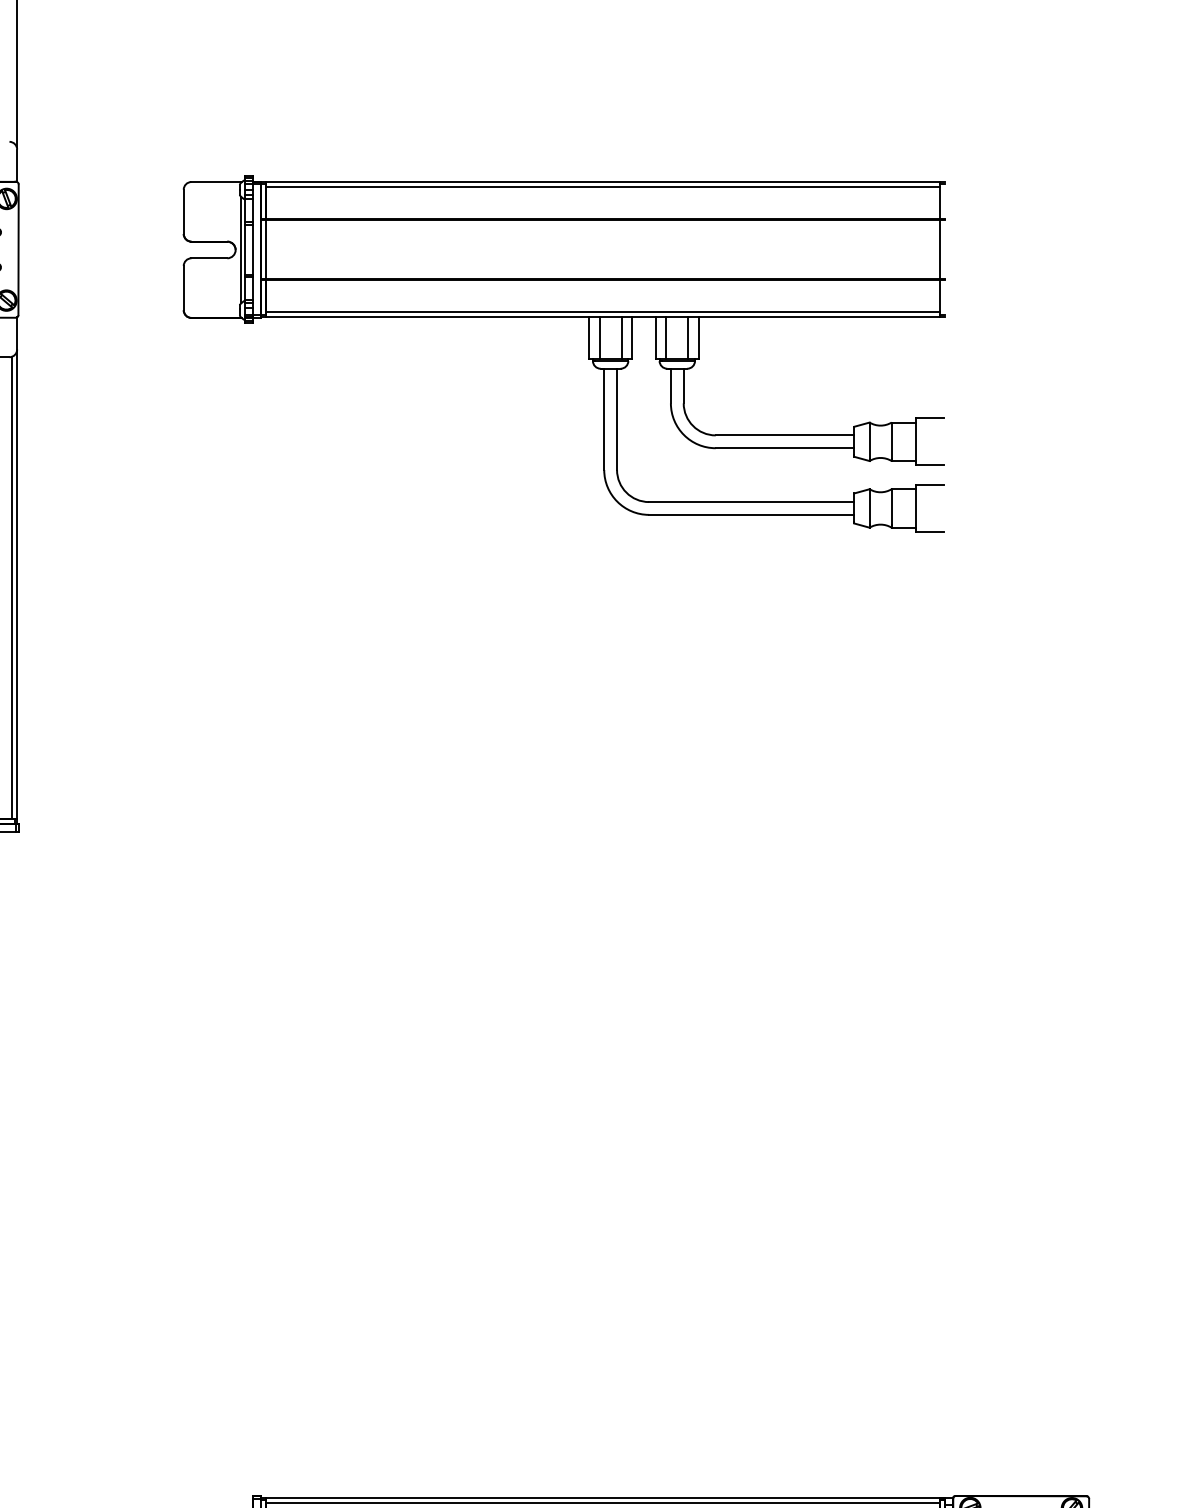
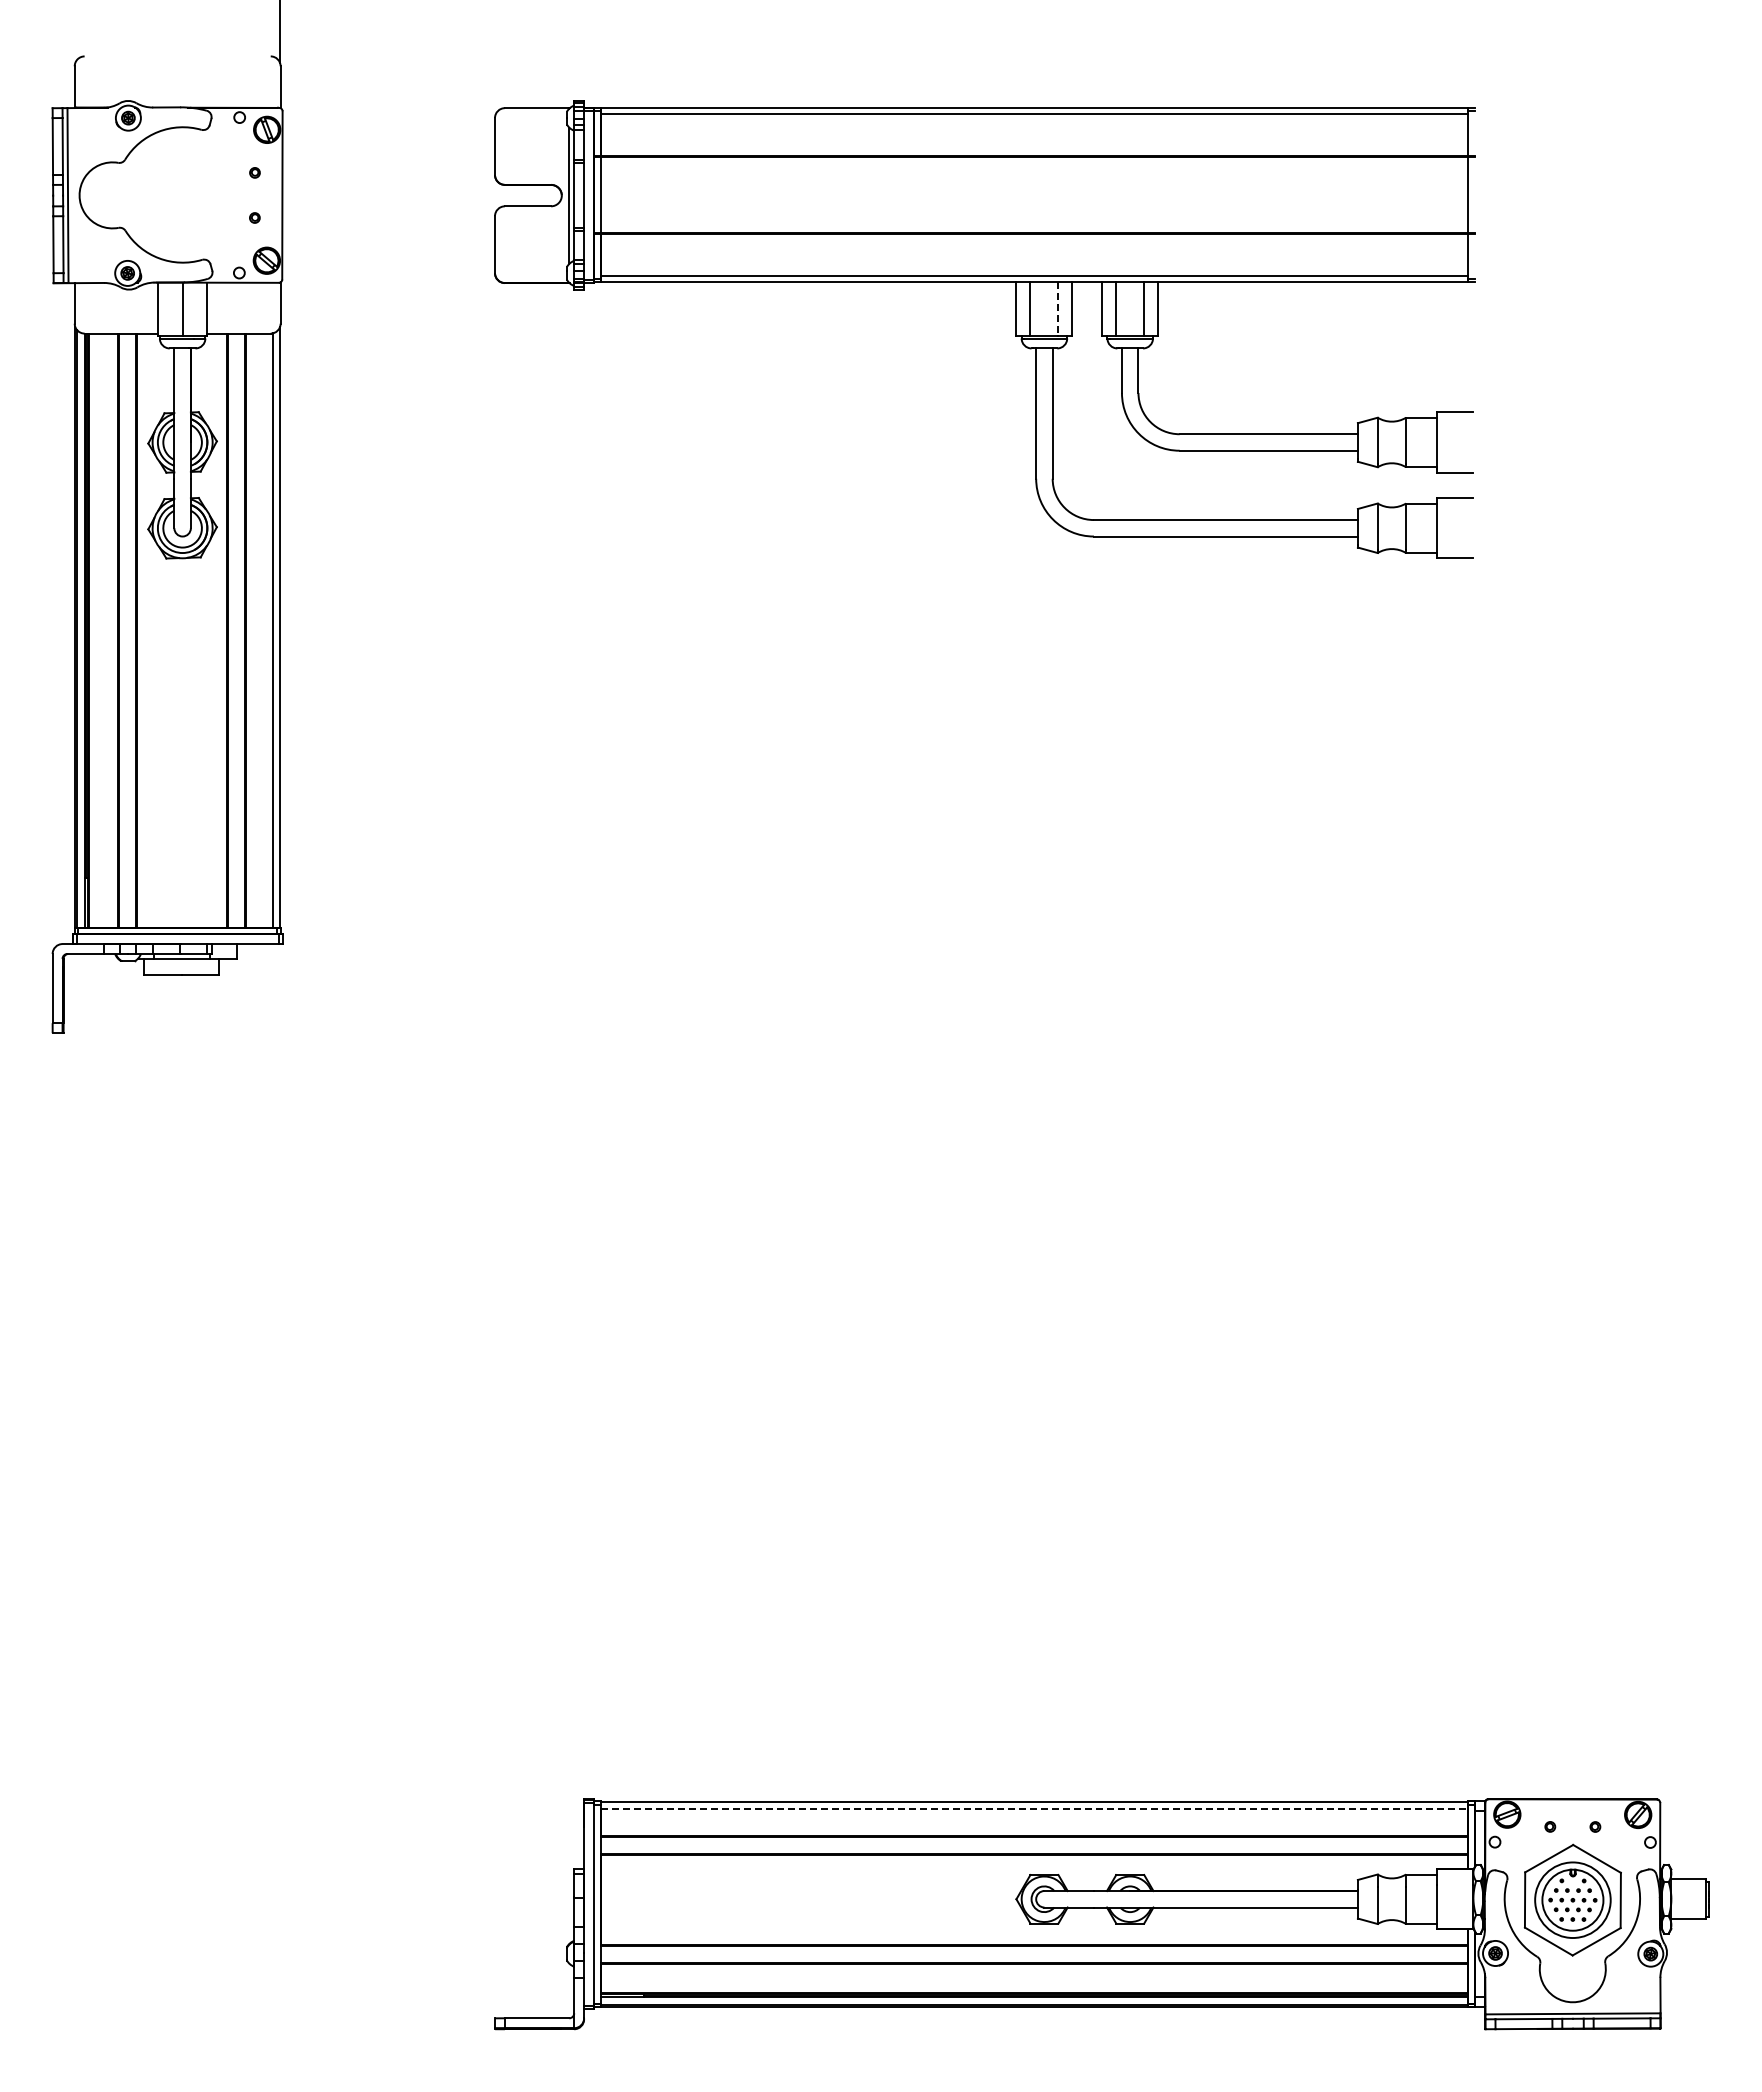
line: (621, 338) -> (1058, 309), solid -> dashed
line: (602, 1503) -> (1034, 1808), solid -> dashed

